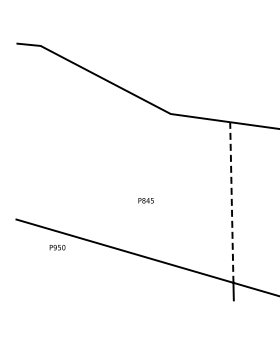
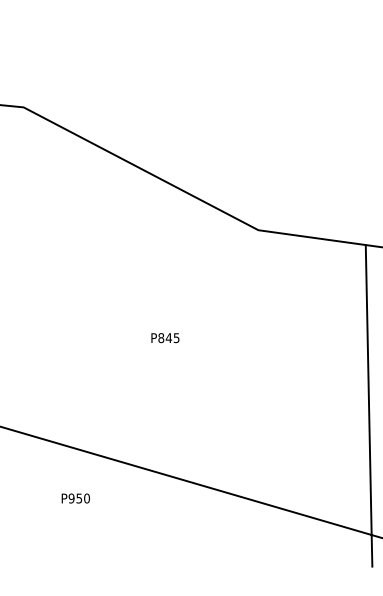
text: (145, 200) -> (164, 337), moved
line: (231, 202) -> (368, 389), dashed -> solid
text: (57, 247) -> (75, 498), moved

